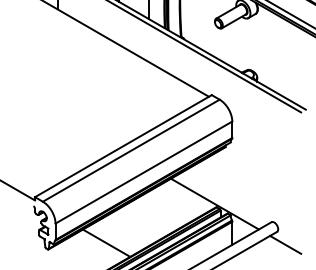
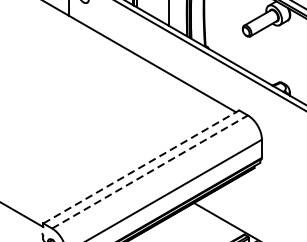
line: (123, 145) -> (141, 166), solid -> dashed
line: (131, 150) -> (150, 171), solid -> dashed

